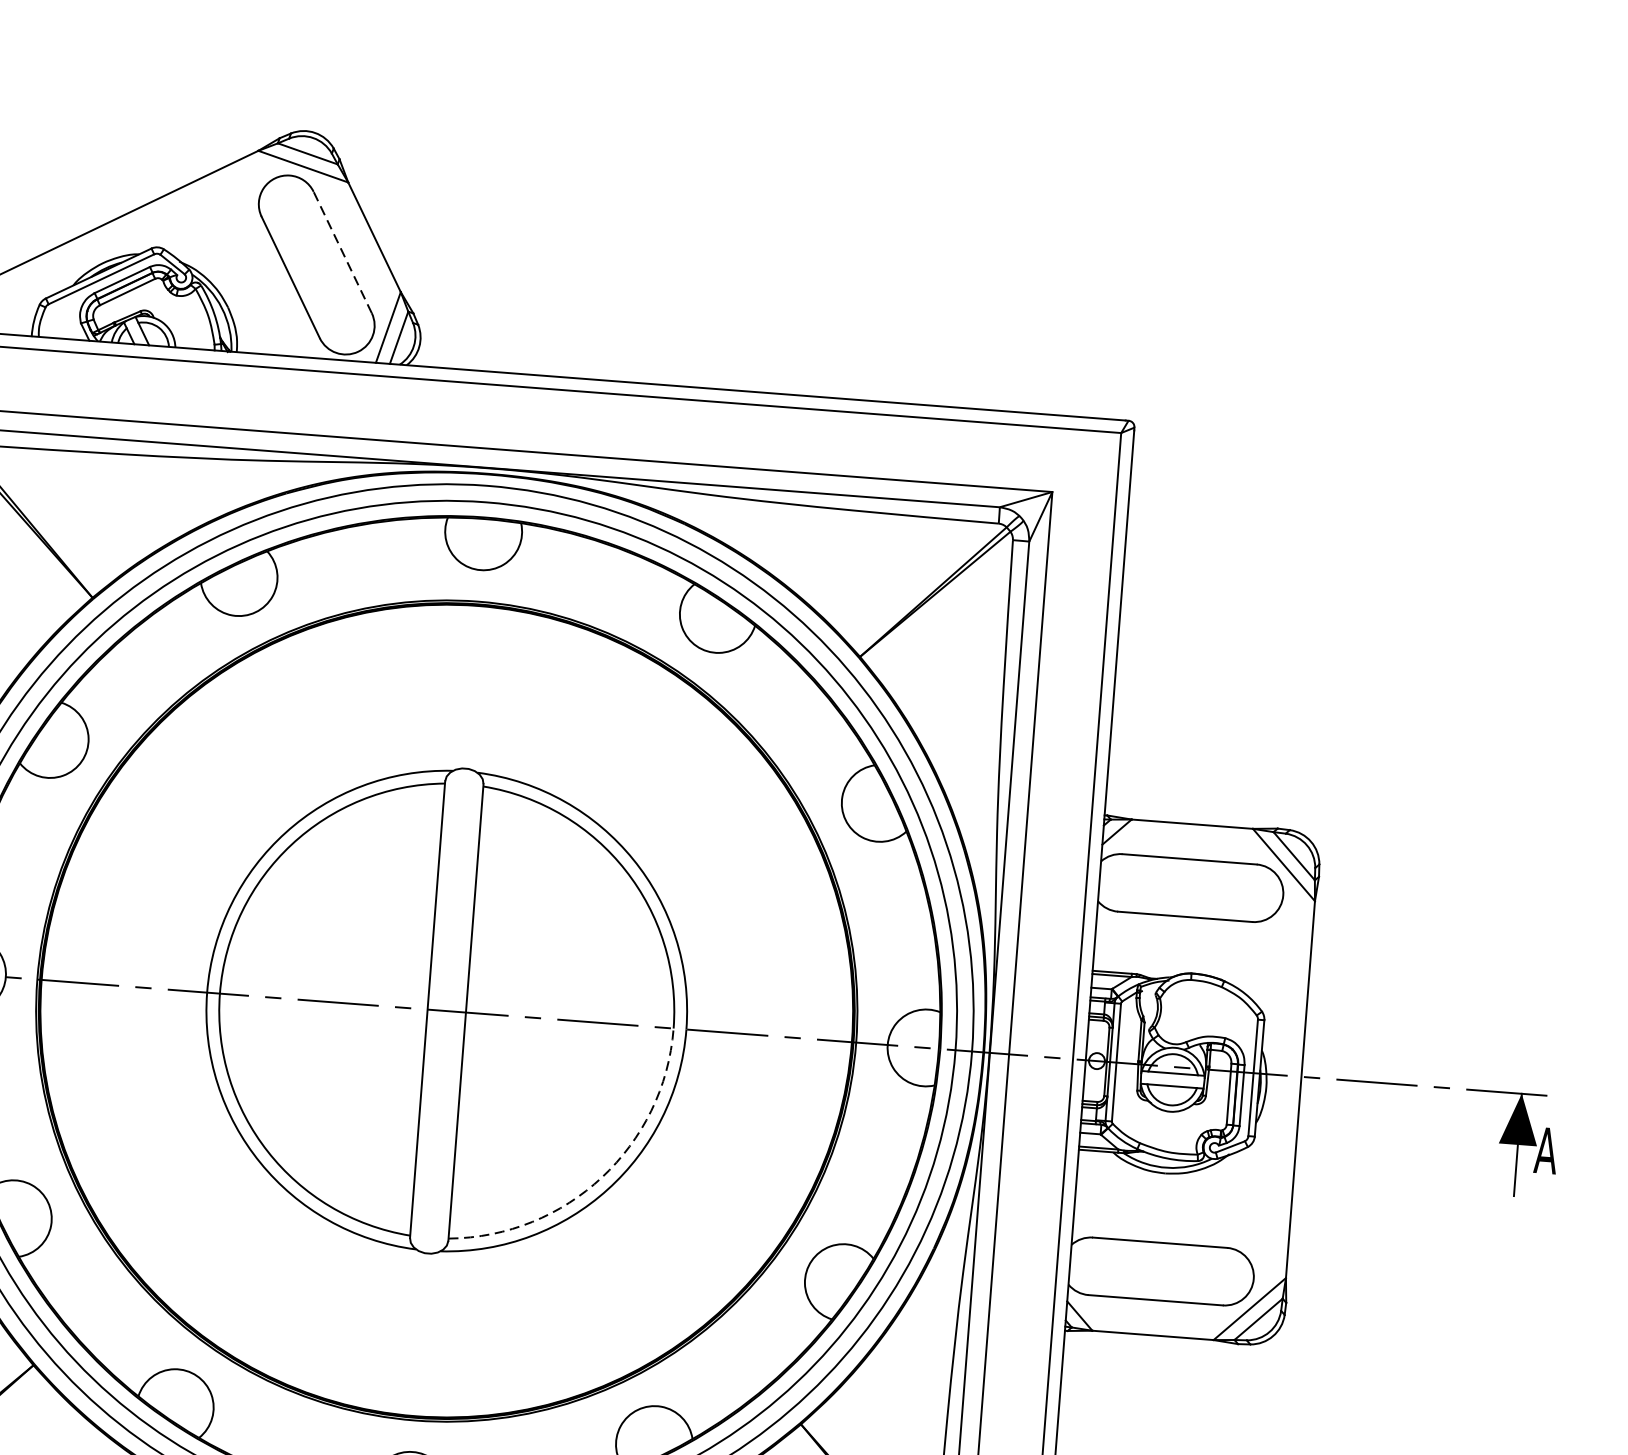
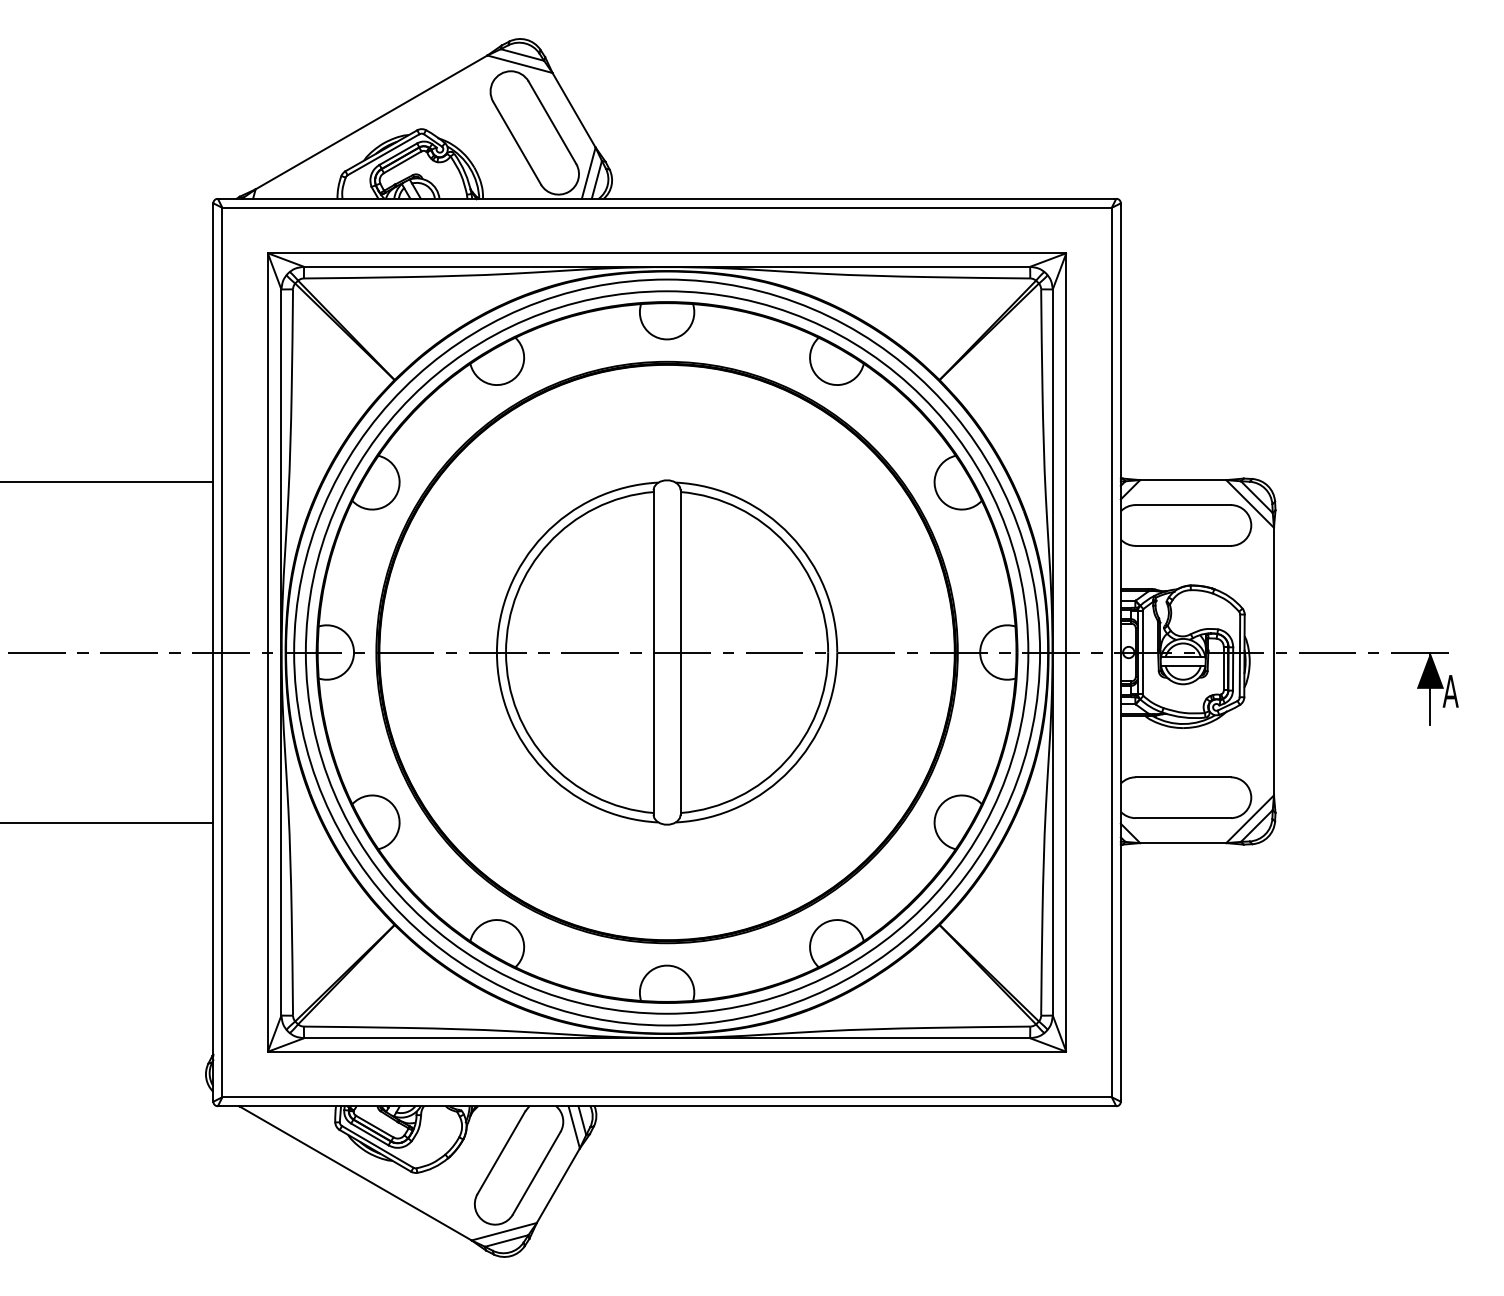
line: (342, 252) -> (552, 122), dashed -> solid
arc: (601, 1177) -> (785, 761), dashed -> solid

